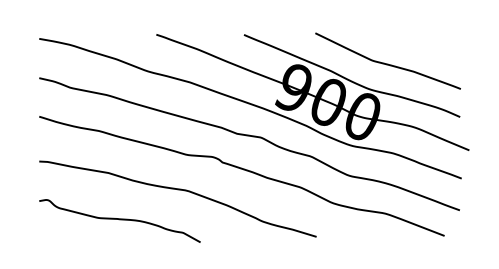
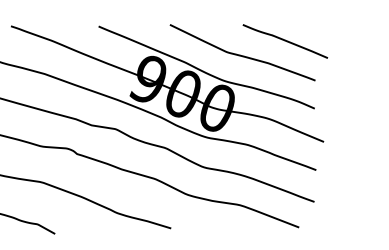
curve: (430, 49) -> (285, 41), added

